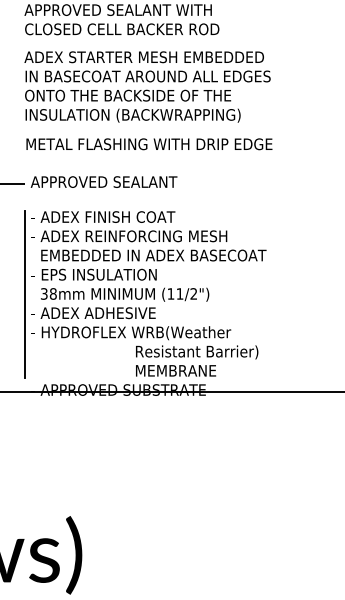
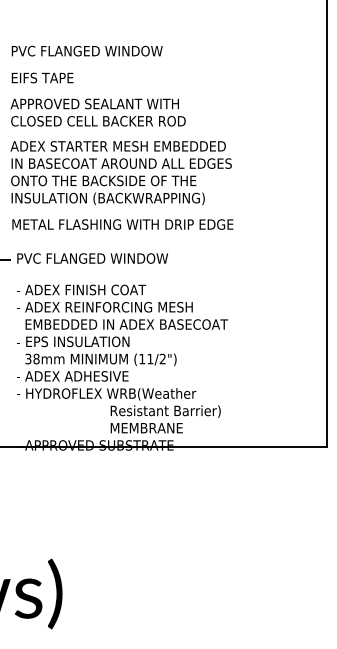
text: (115, 182) -> (92, 258), APPROVED SEALANT -> PVC FLANGED WINDOW
line: (25, 294) -> (11, 359), removed

